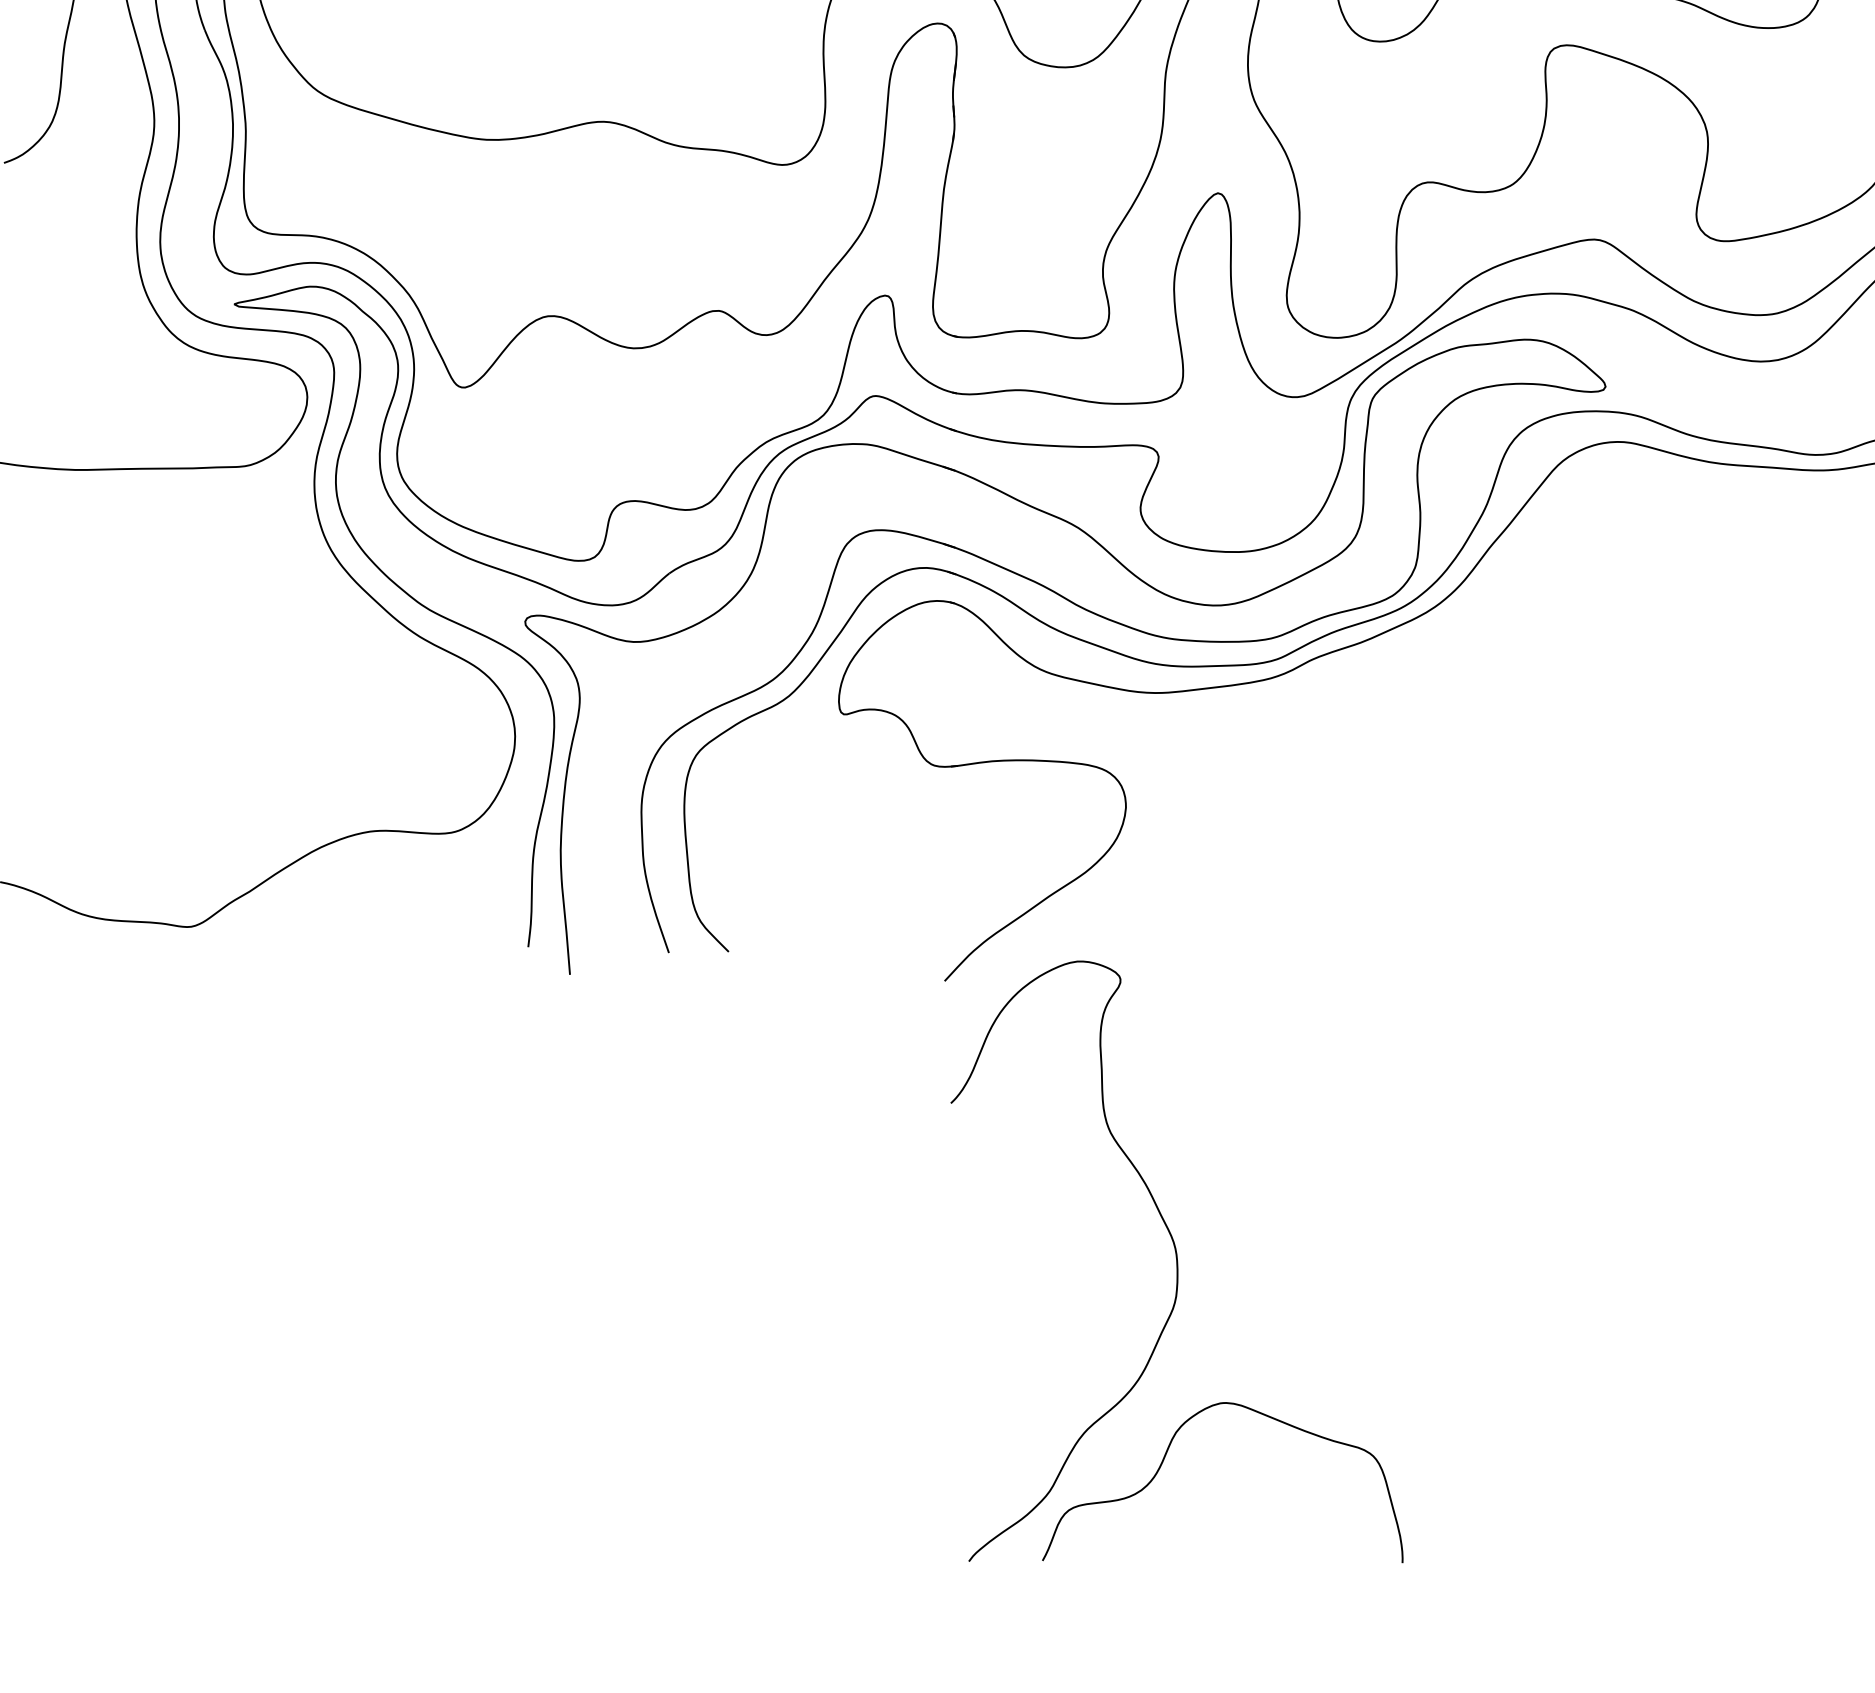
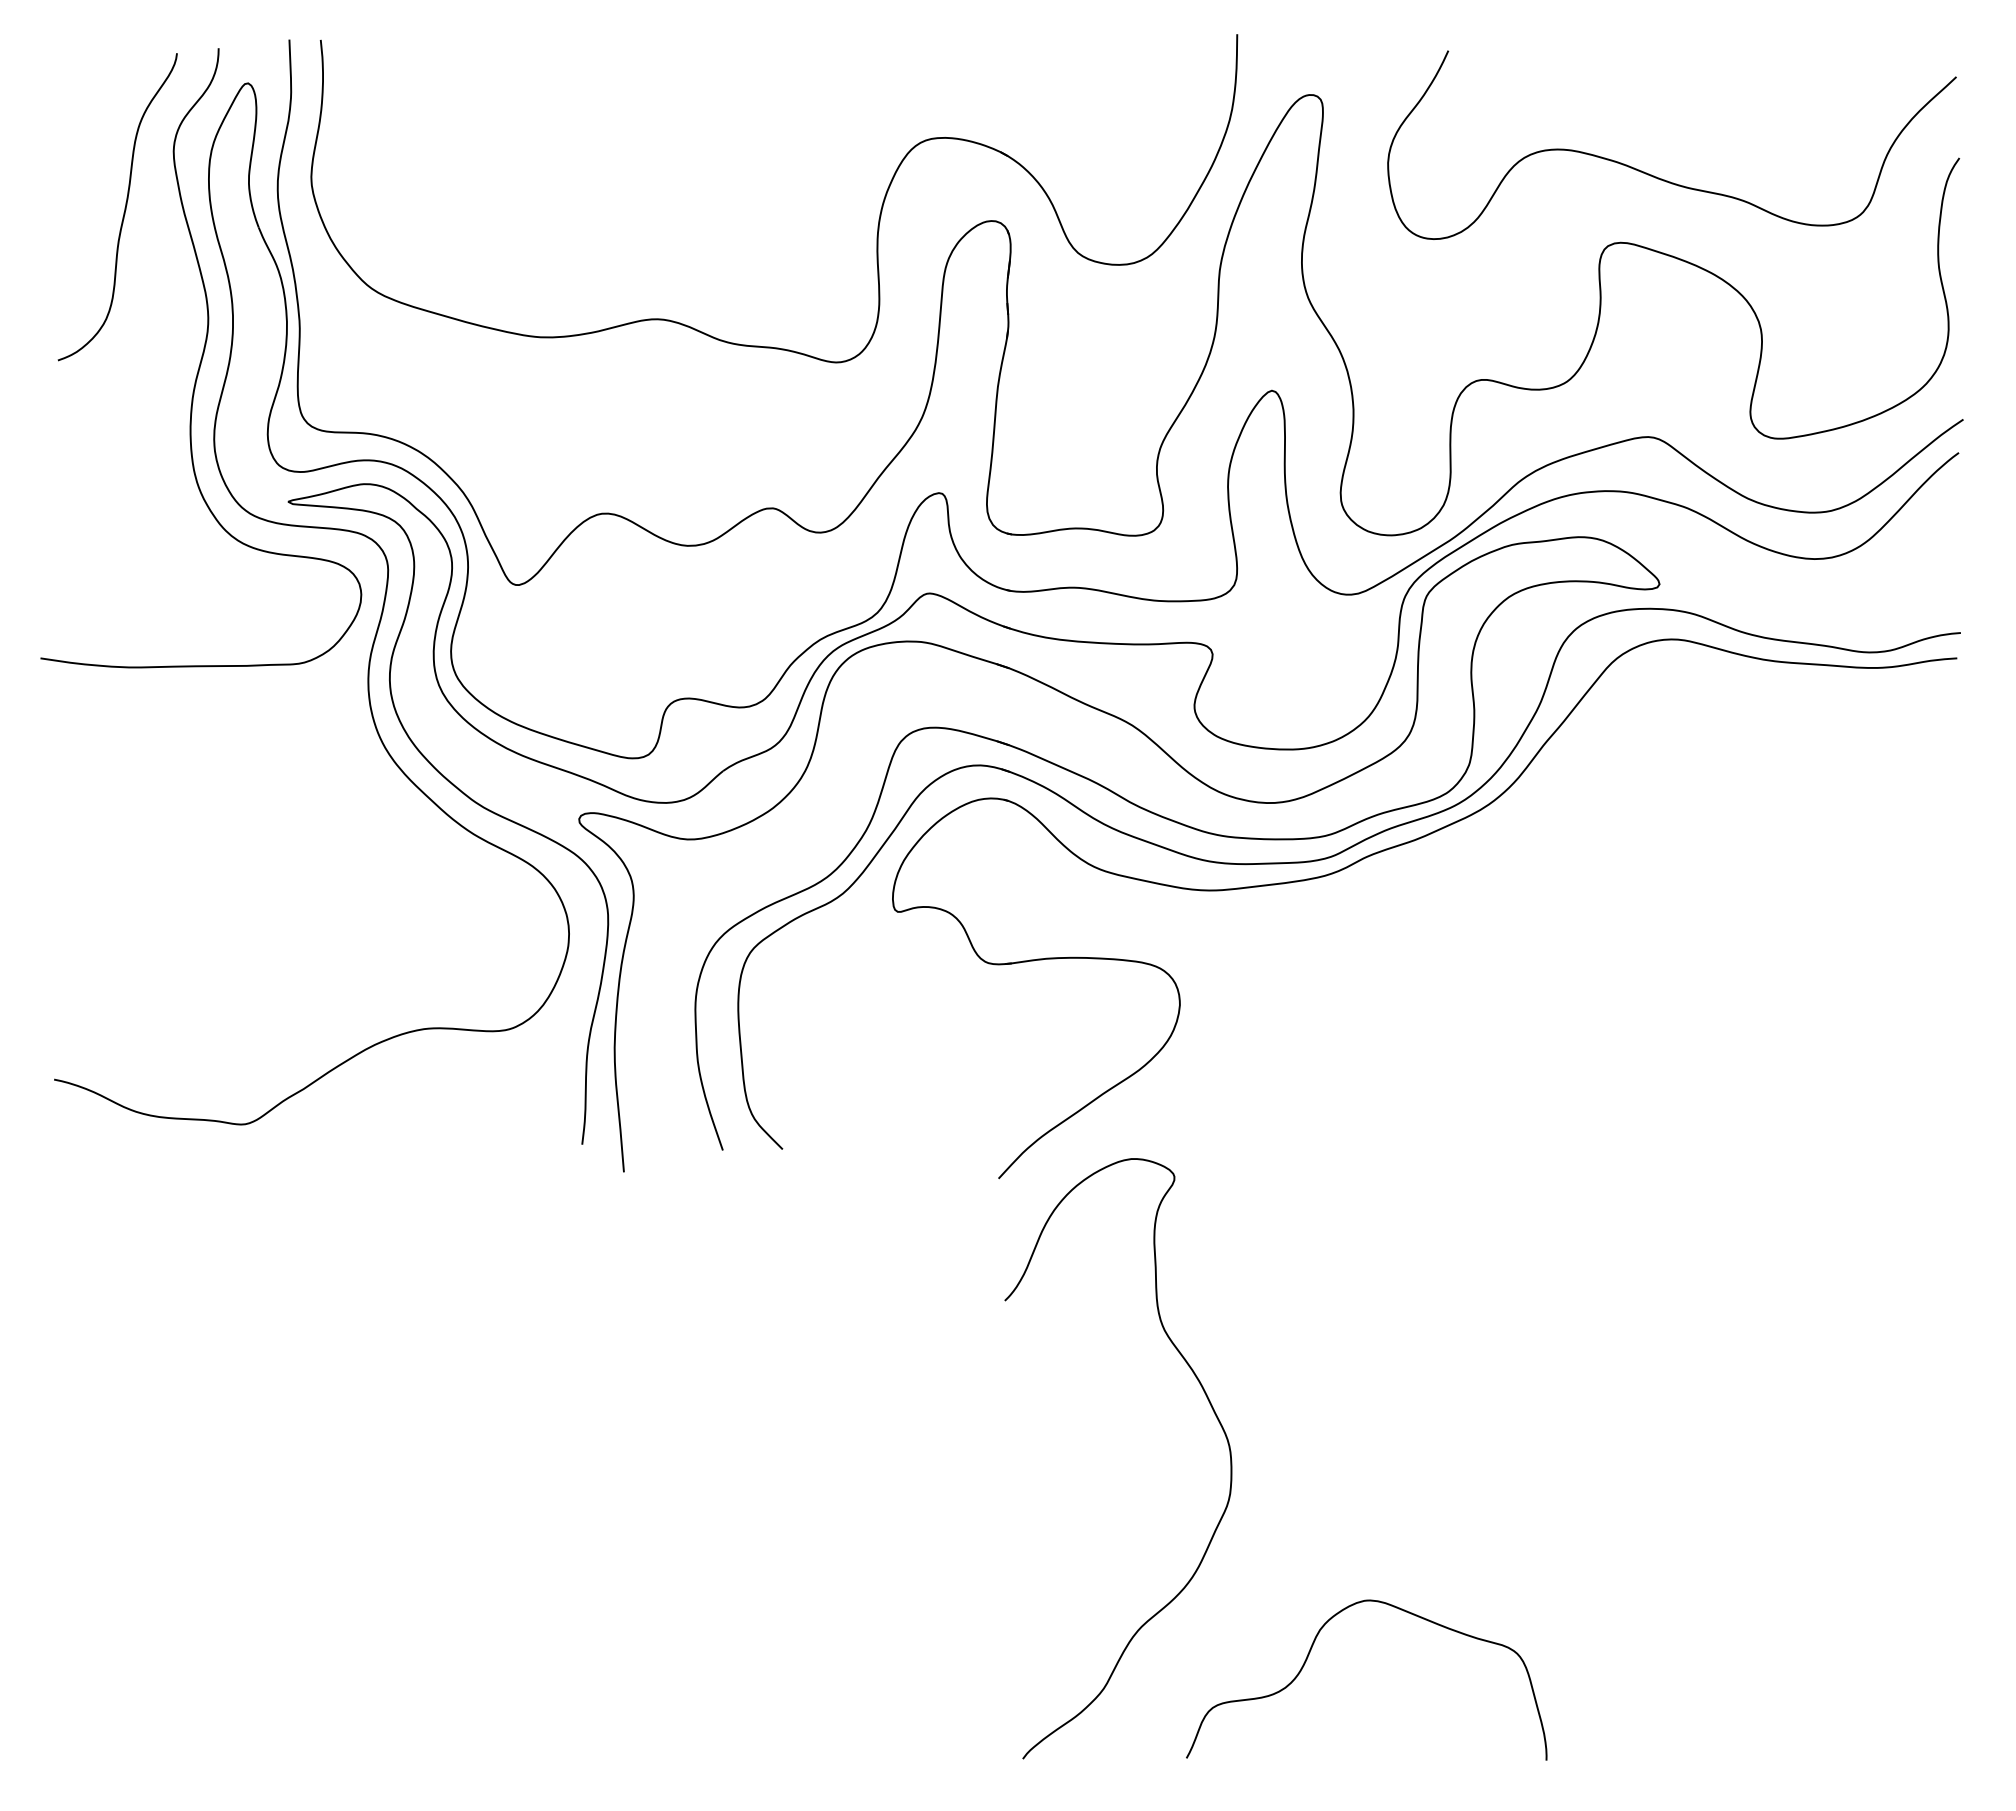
curve: (1165, 1458) -> (1309, 1655), moved

